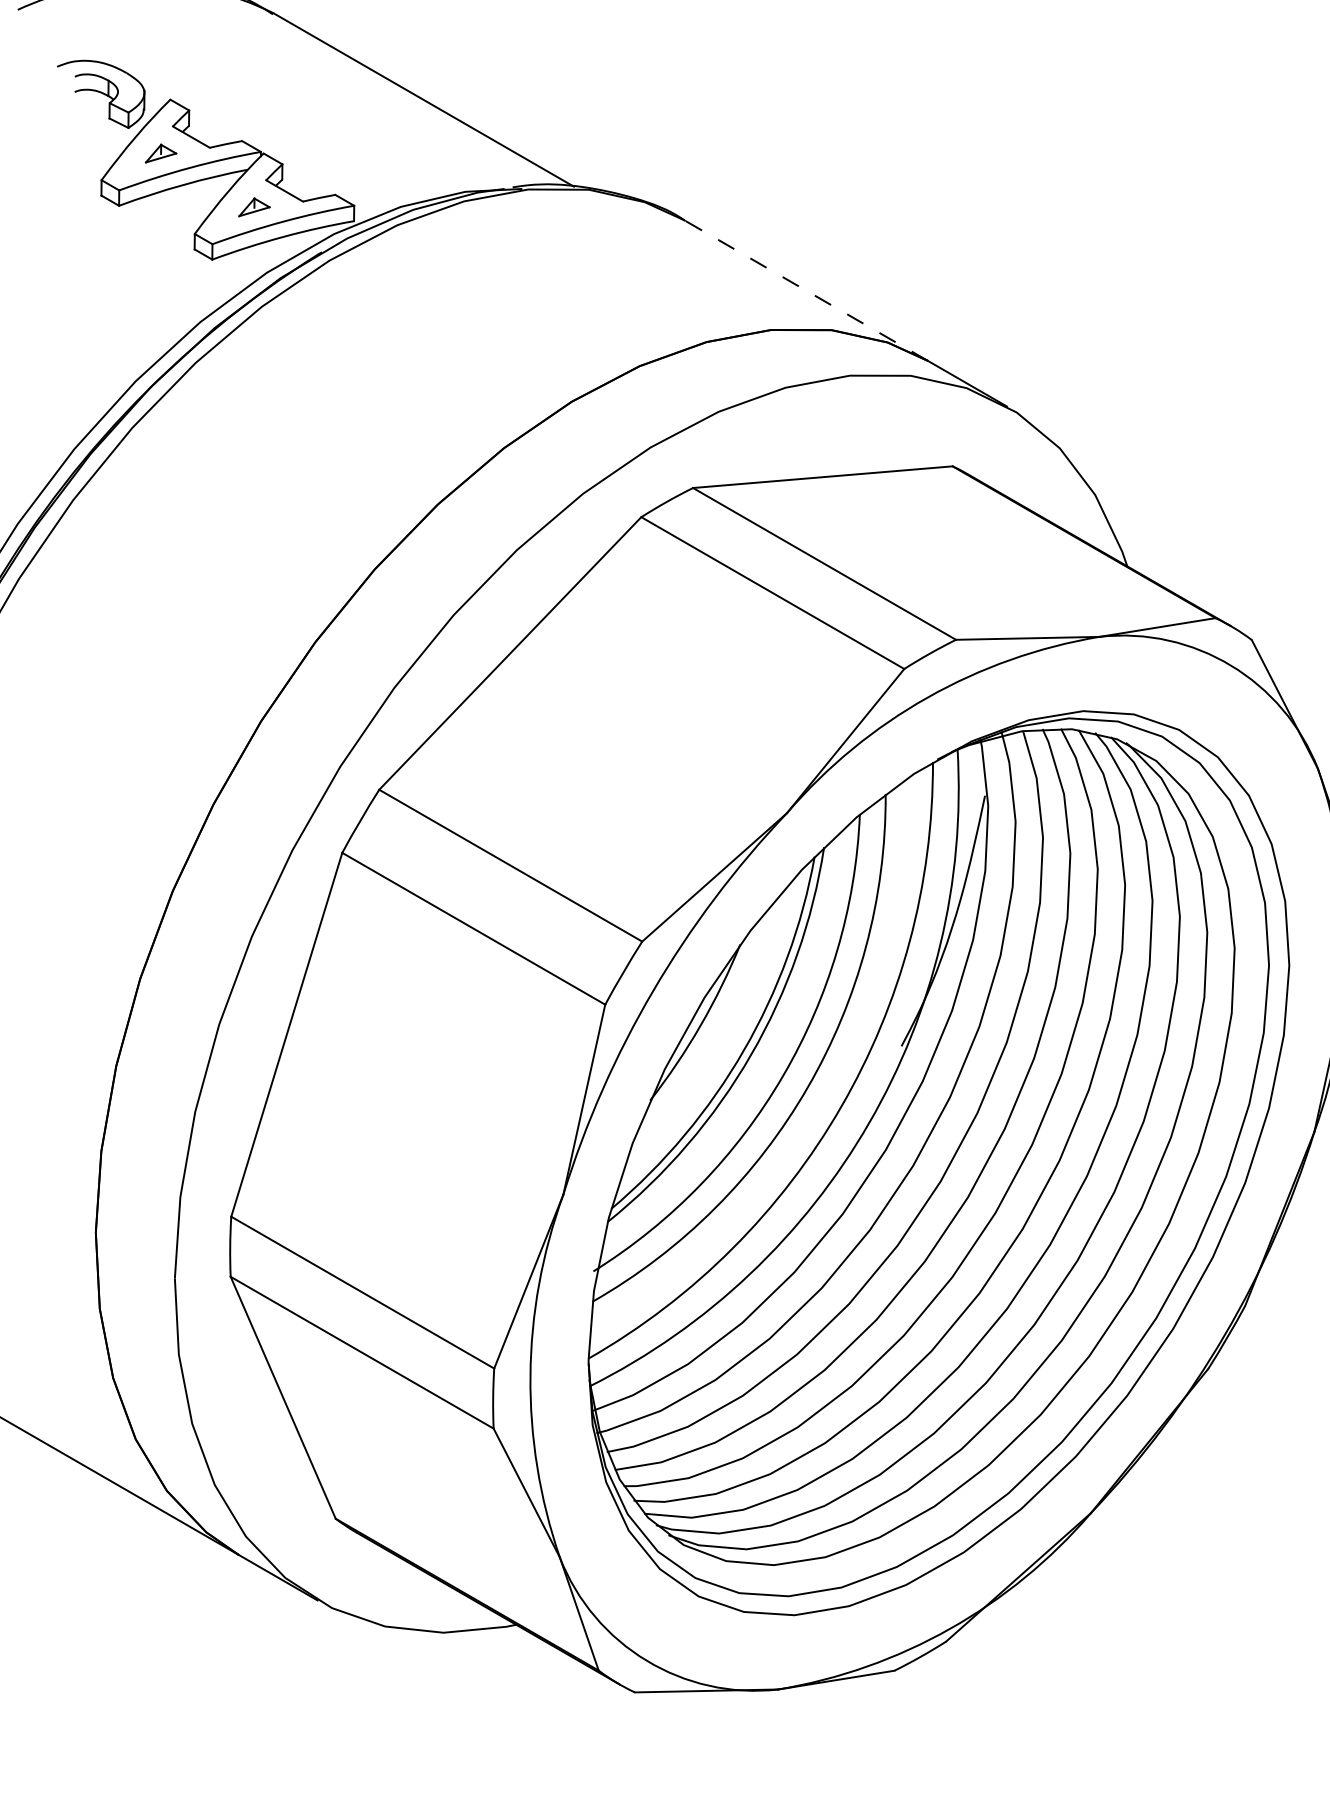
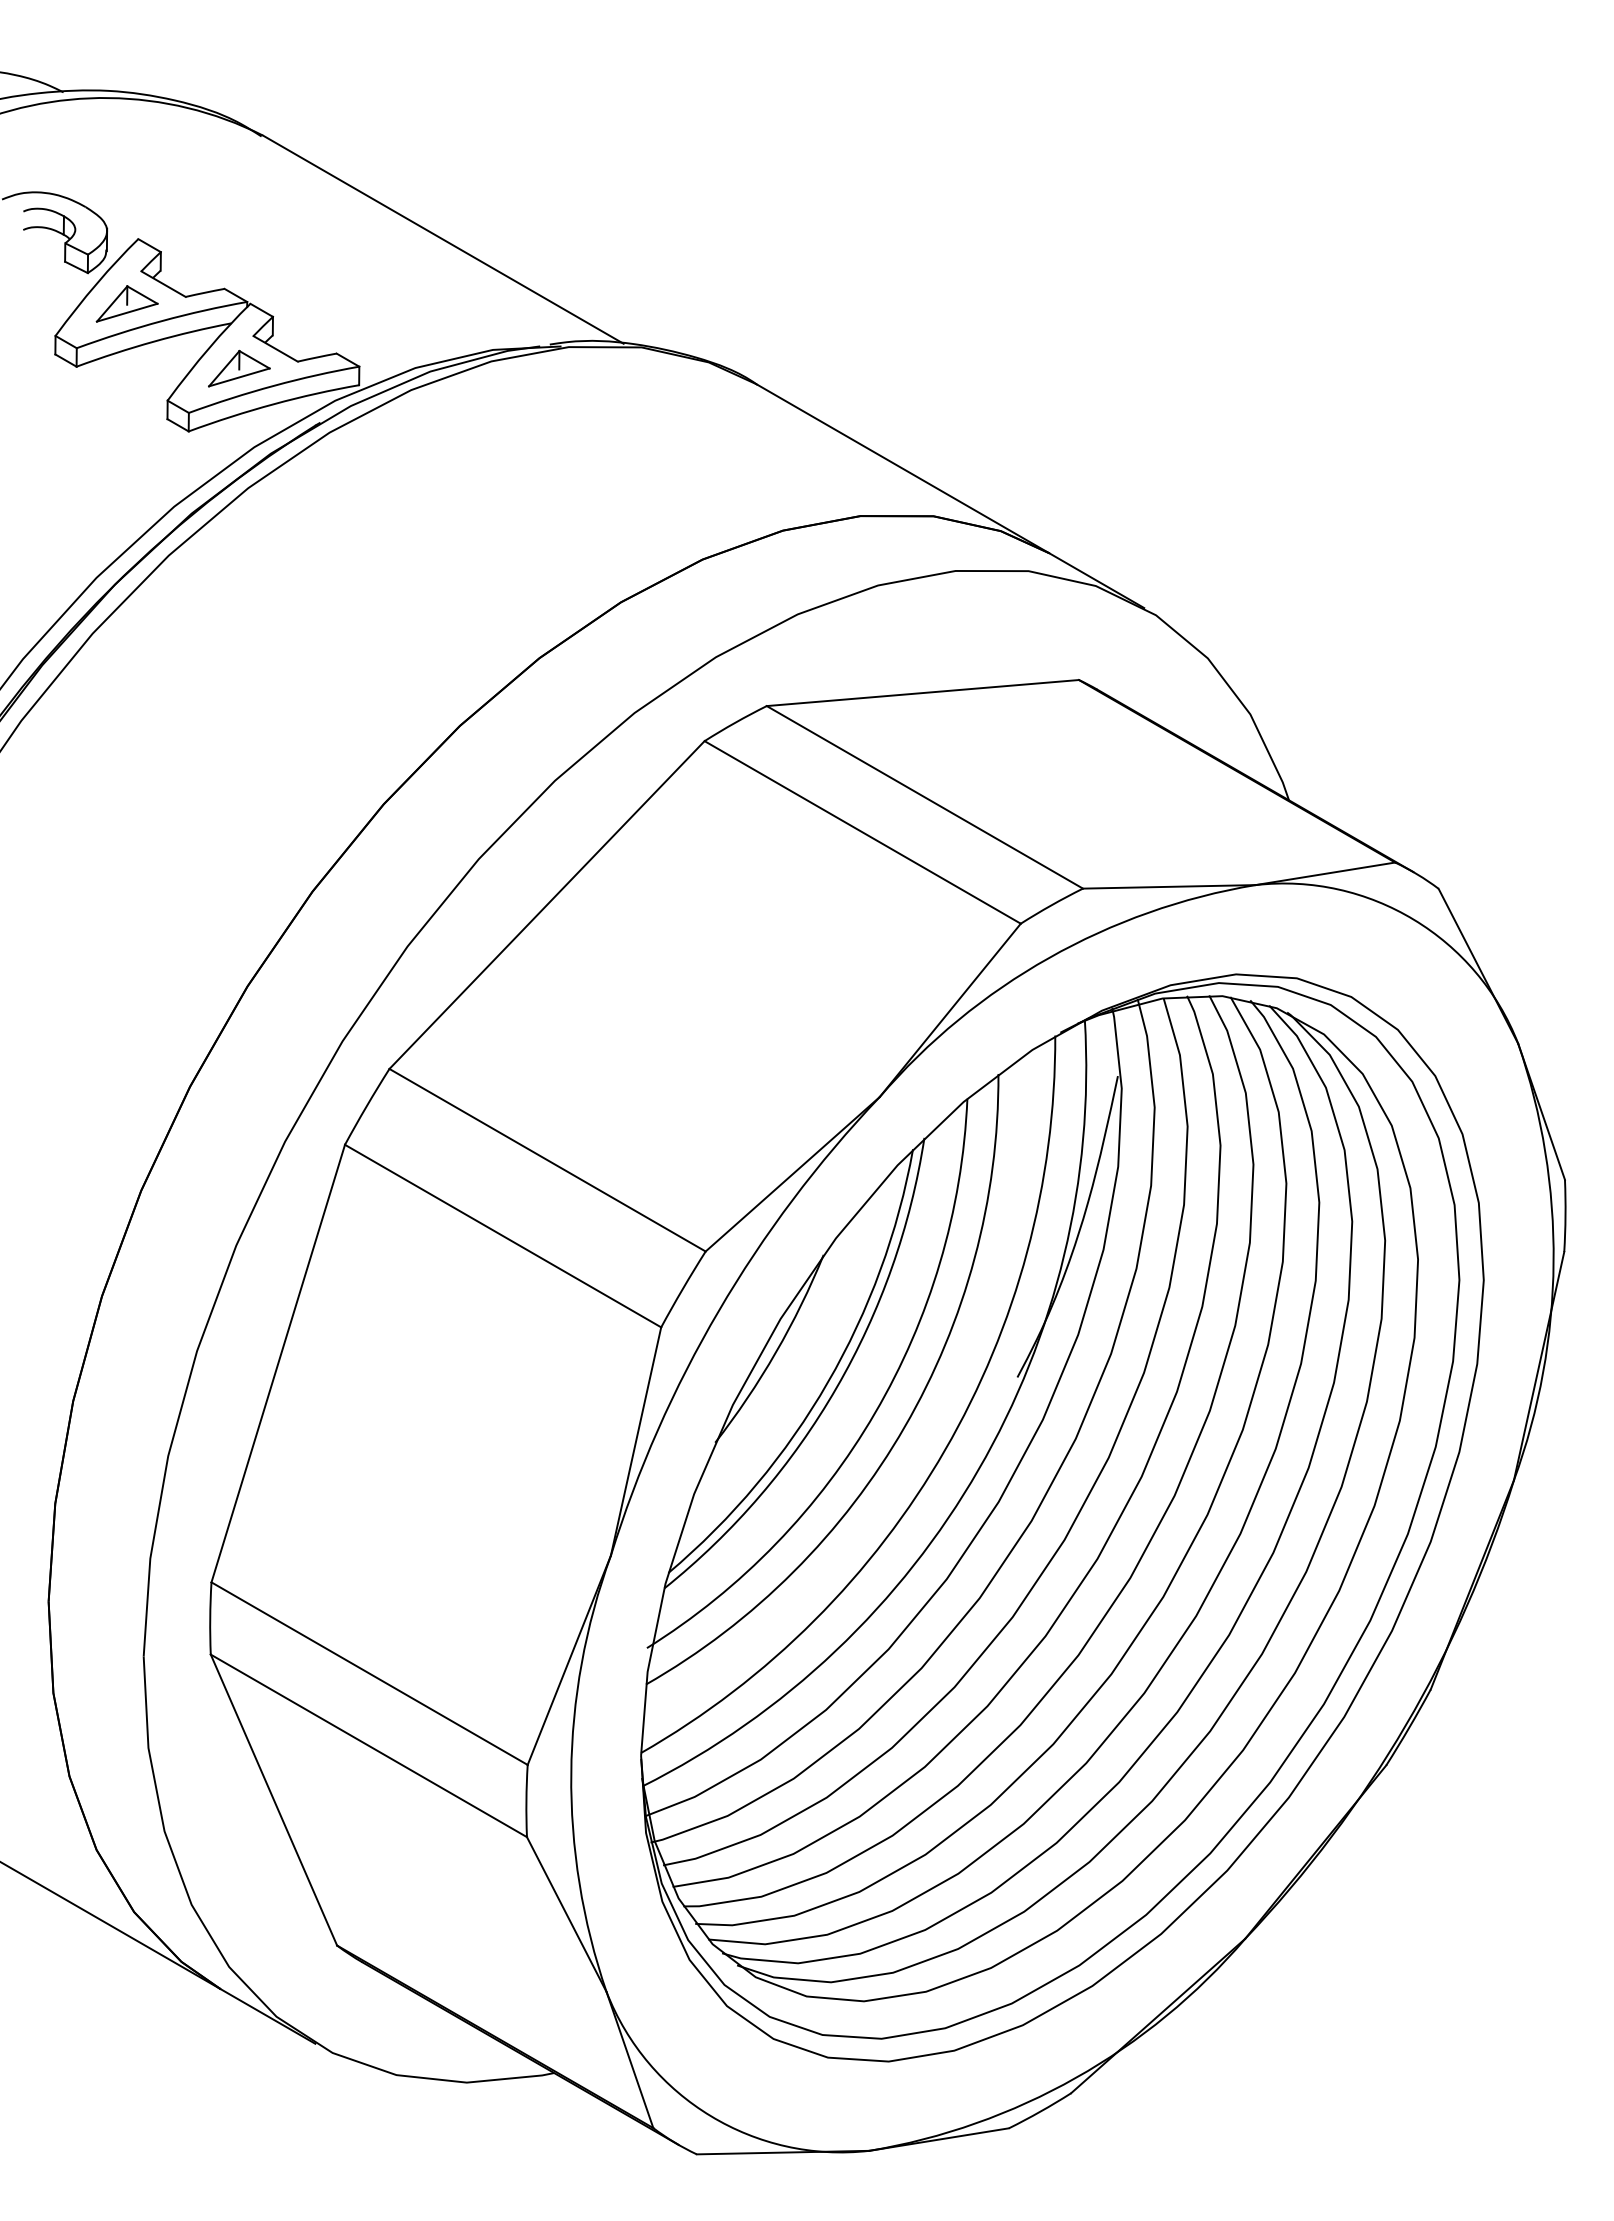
part: (160, 153) -> (126, 303), size x1.67
part: (254, 207) -> (239, 368), size x1.67
line: (805, 290) -> (902, 468), dashed -> solid

